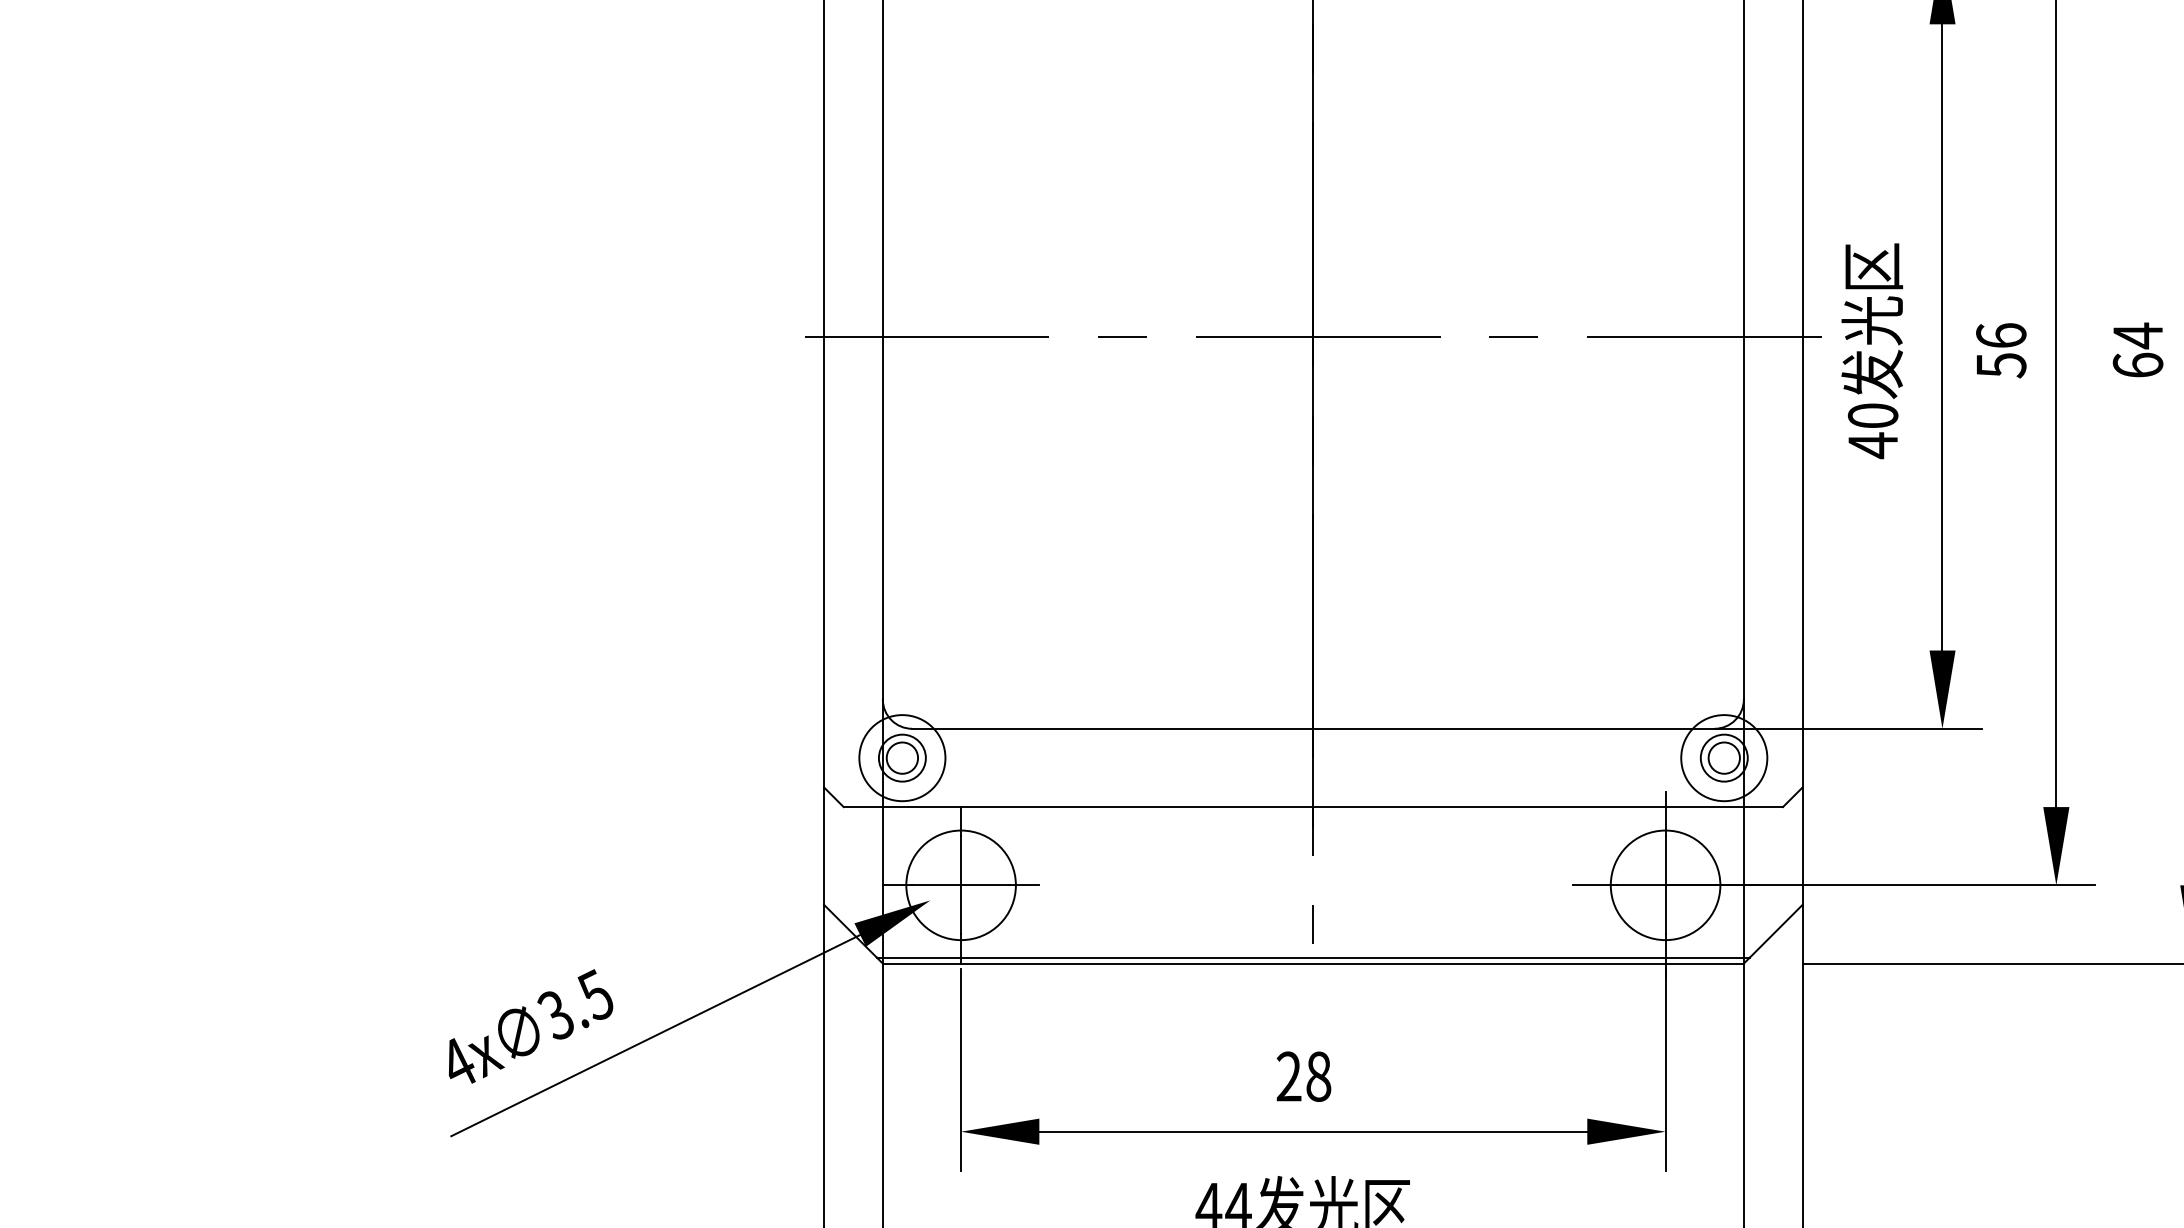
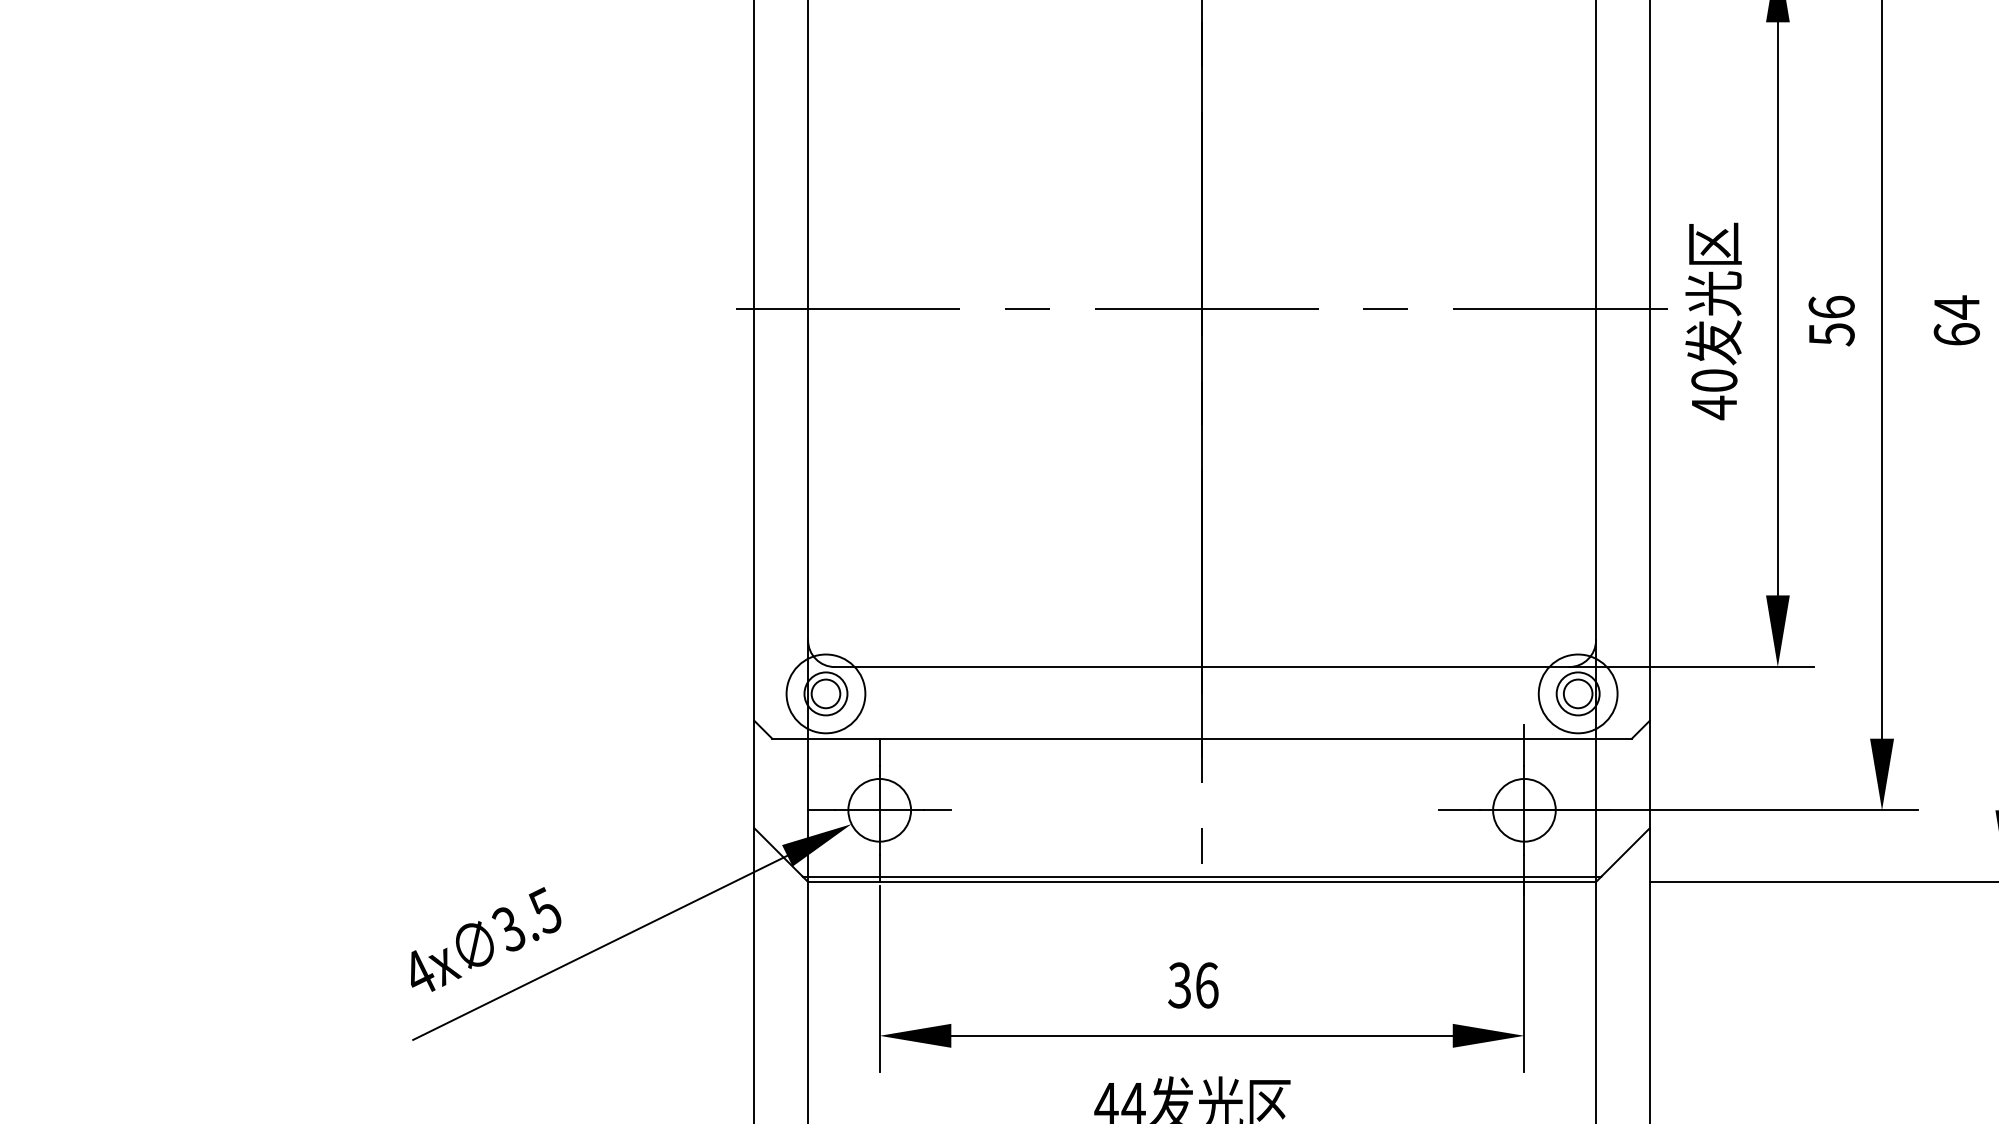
circle: (960, 885) -> (879, 810), size x0.62
circle: (1665, 885) -> (1524, 810), size x0.62
text: (1303, 1076) -> (1193, 985), 28 -> 36

